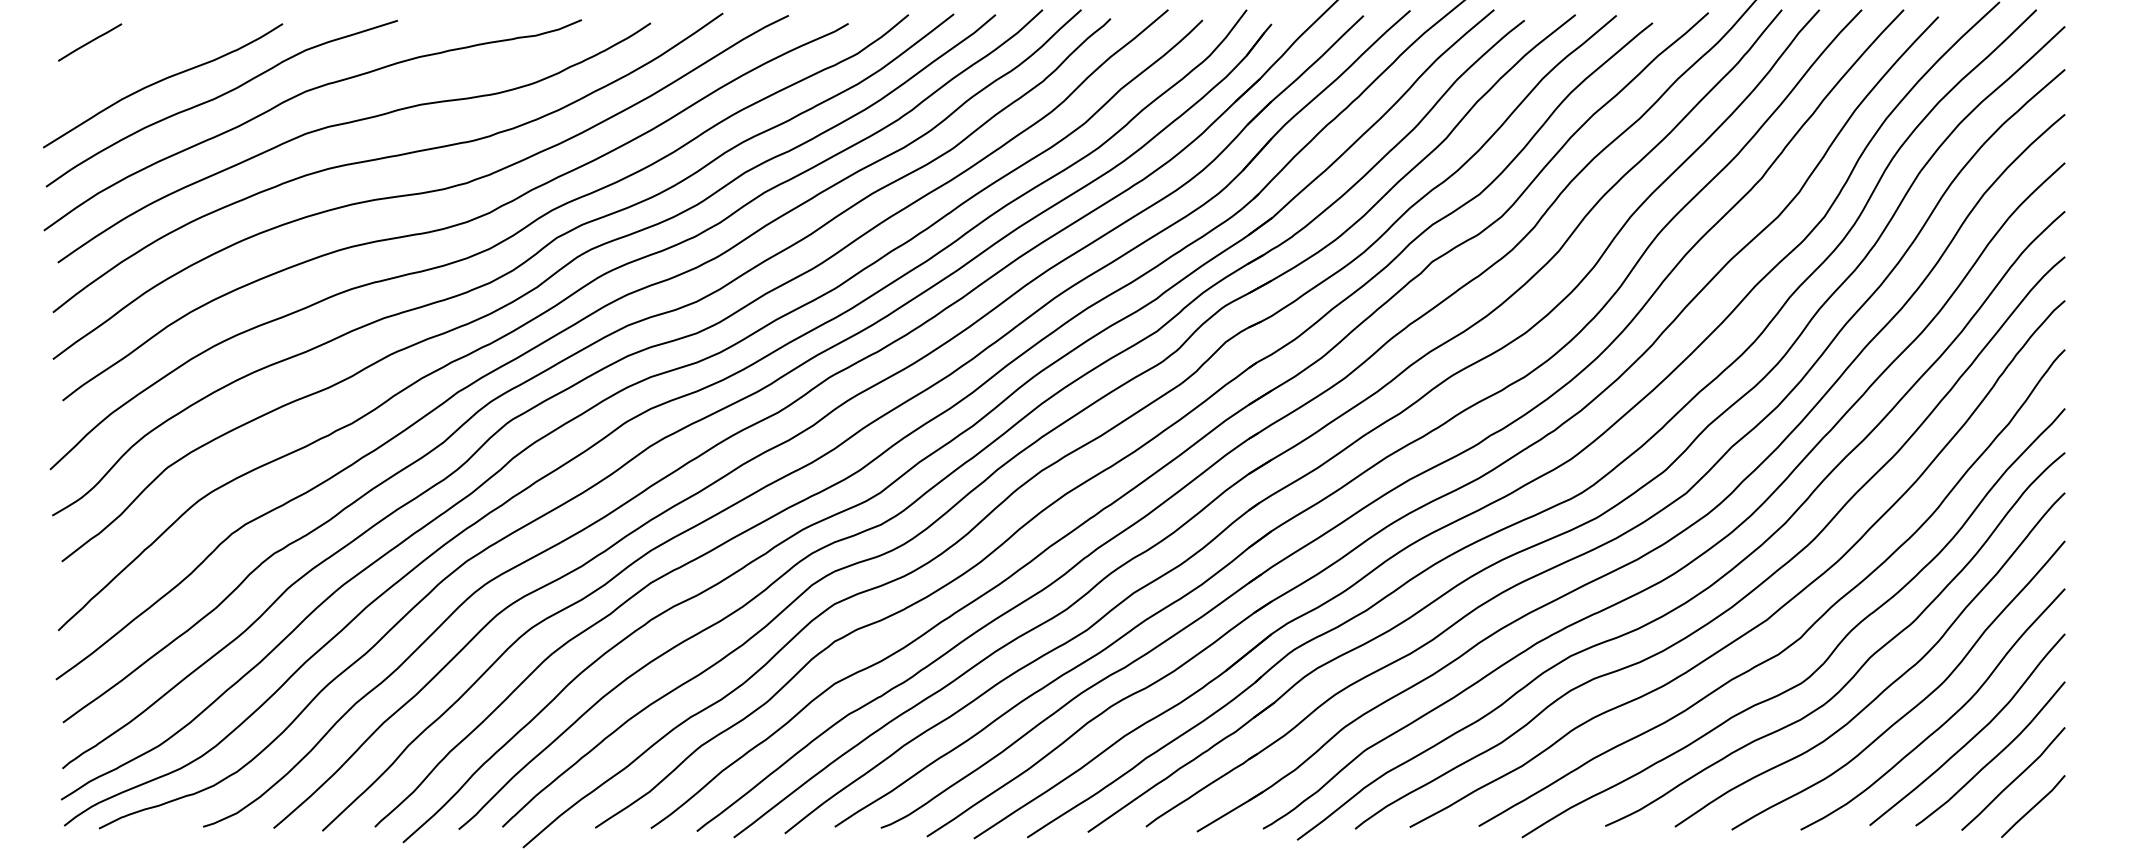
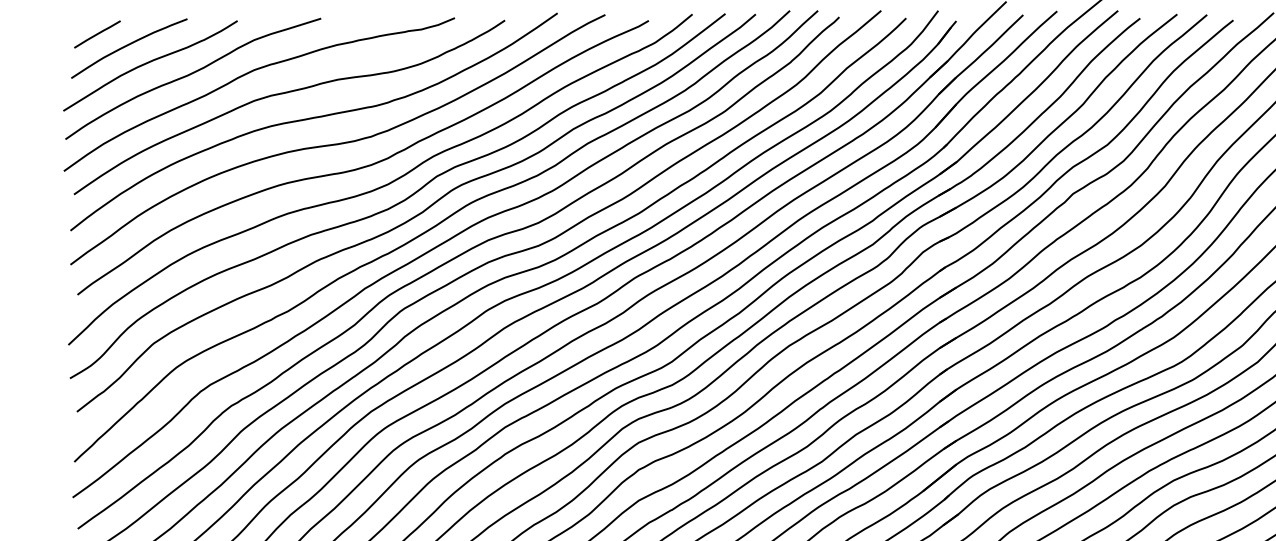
curve: (131, 58) -> (127, 46), added

